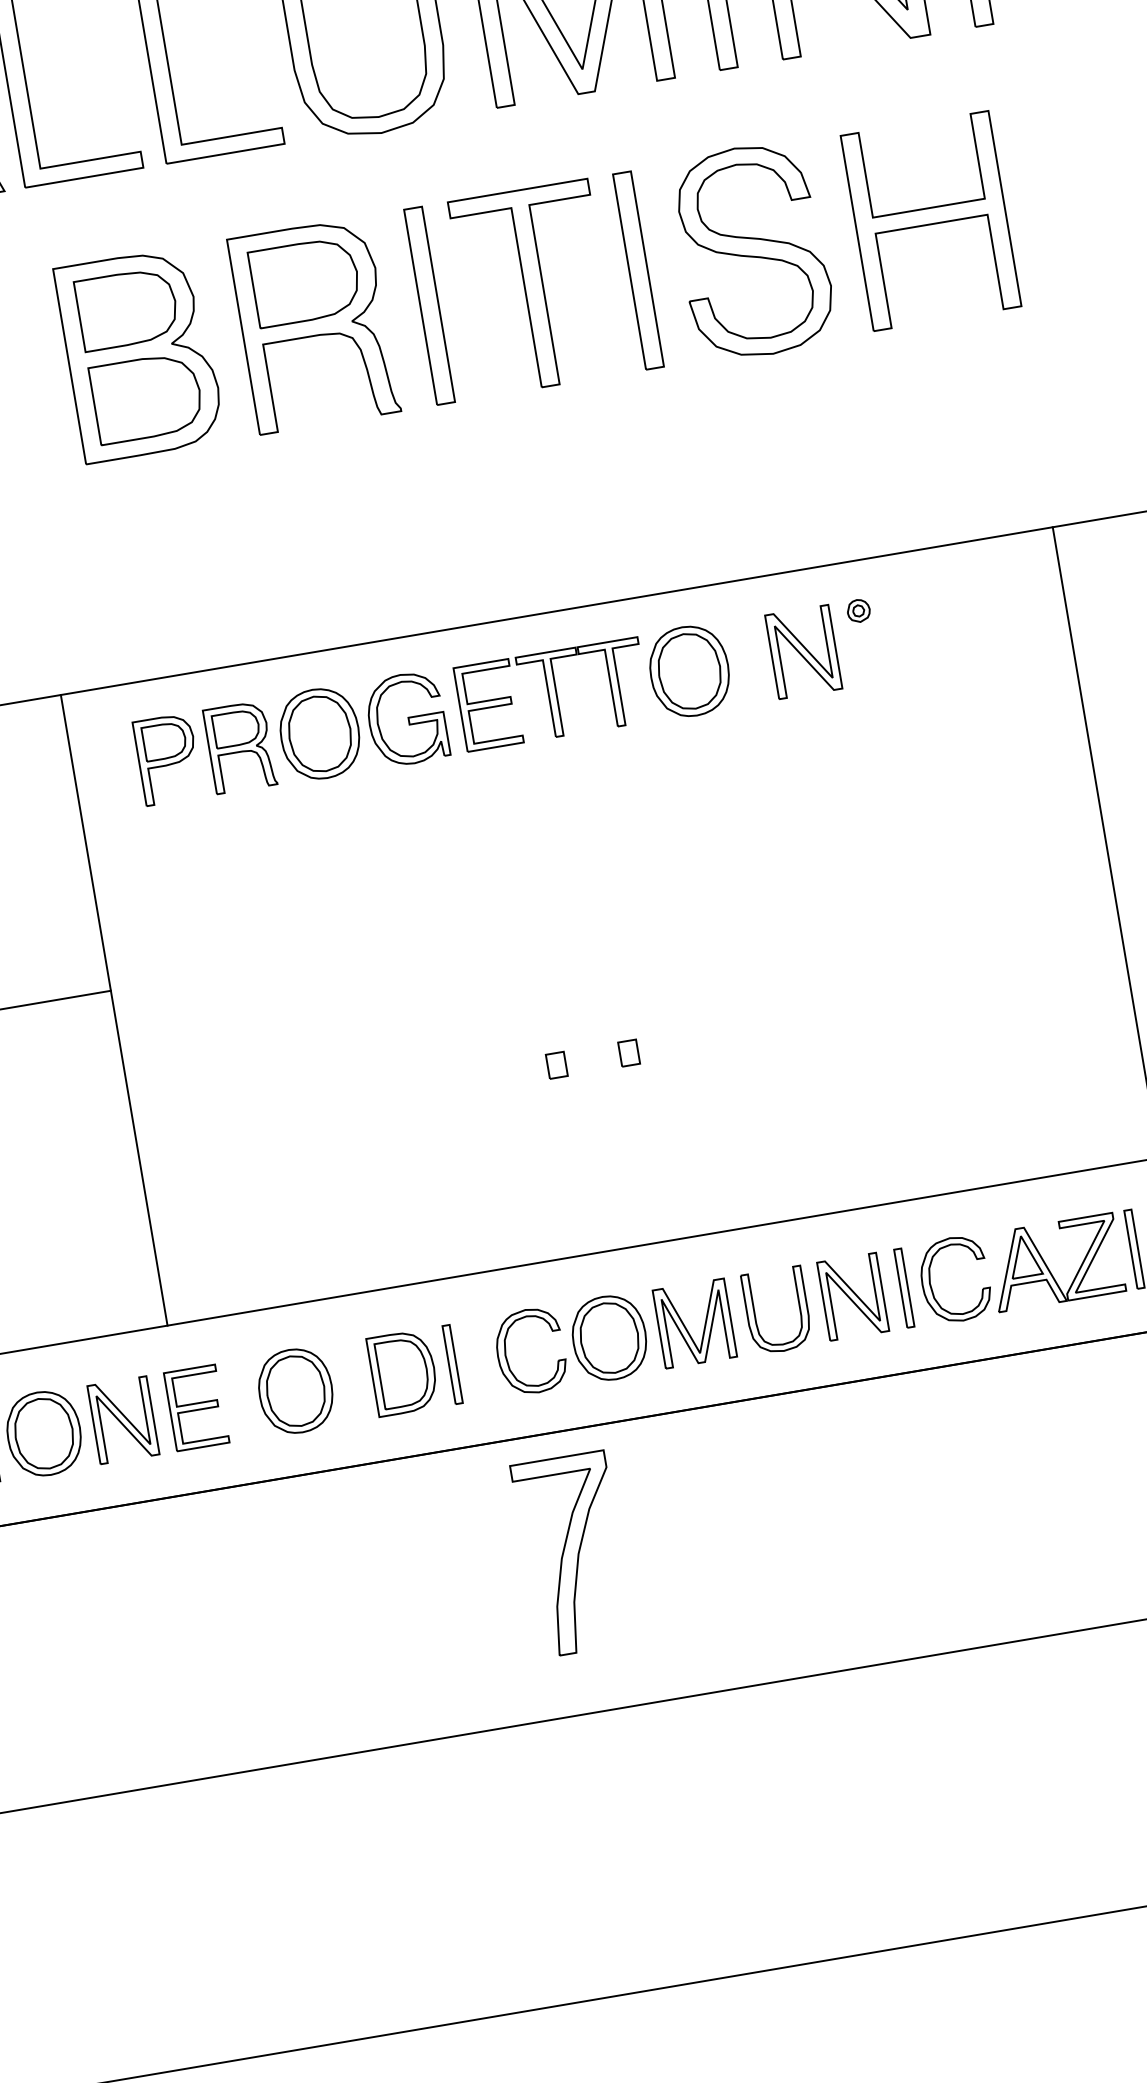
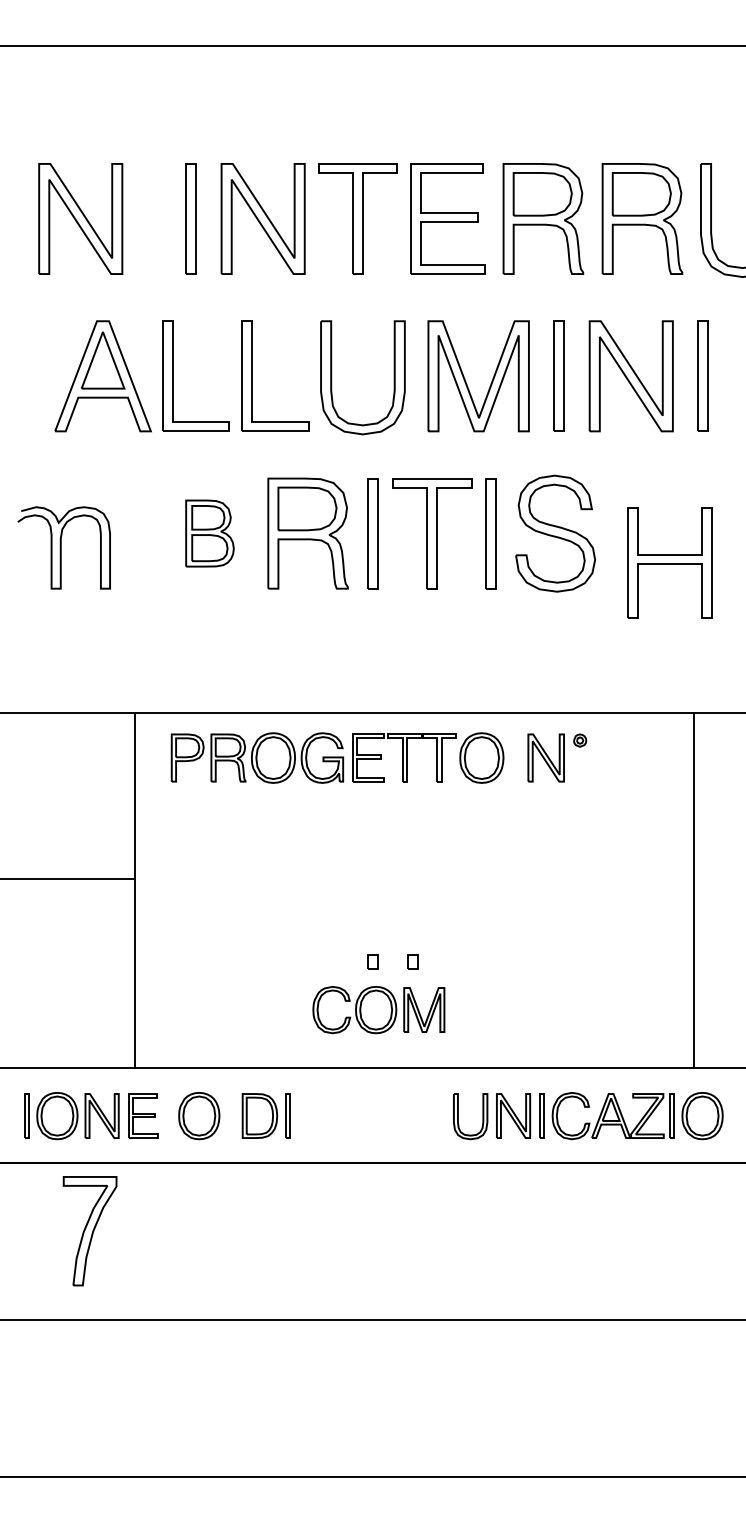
part: (930, 220) -> (669, 562), moved
part: (139, 354) -> (209, 533), size x0.6
part: (613, 1338) -> (378, 1010), moved
part: (572, 1555) -> (89, 1231), moved

